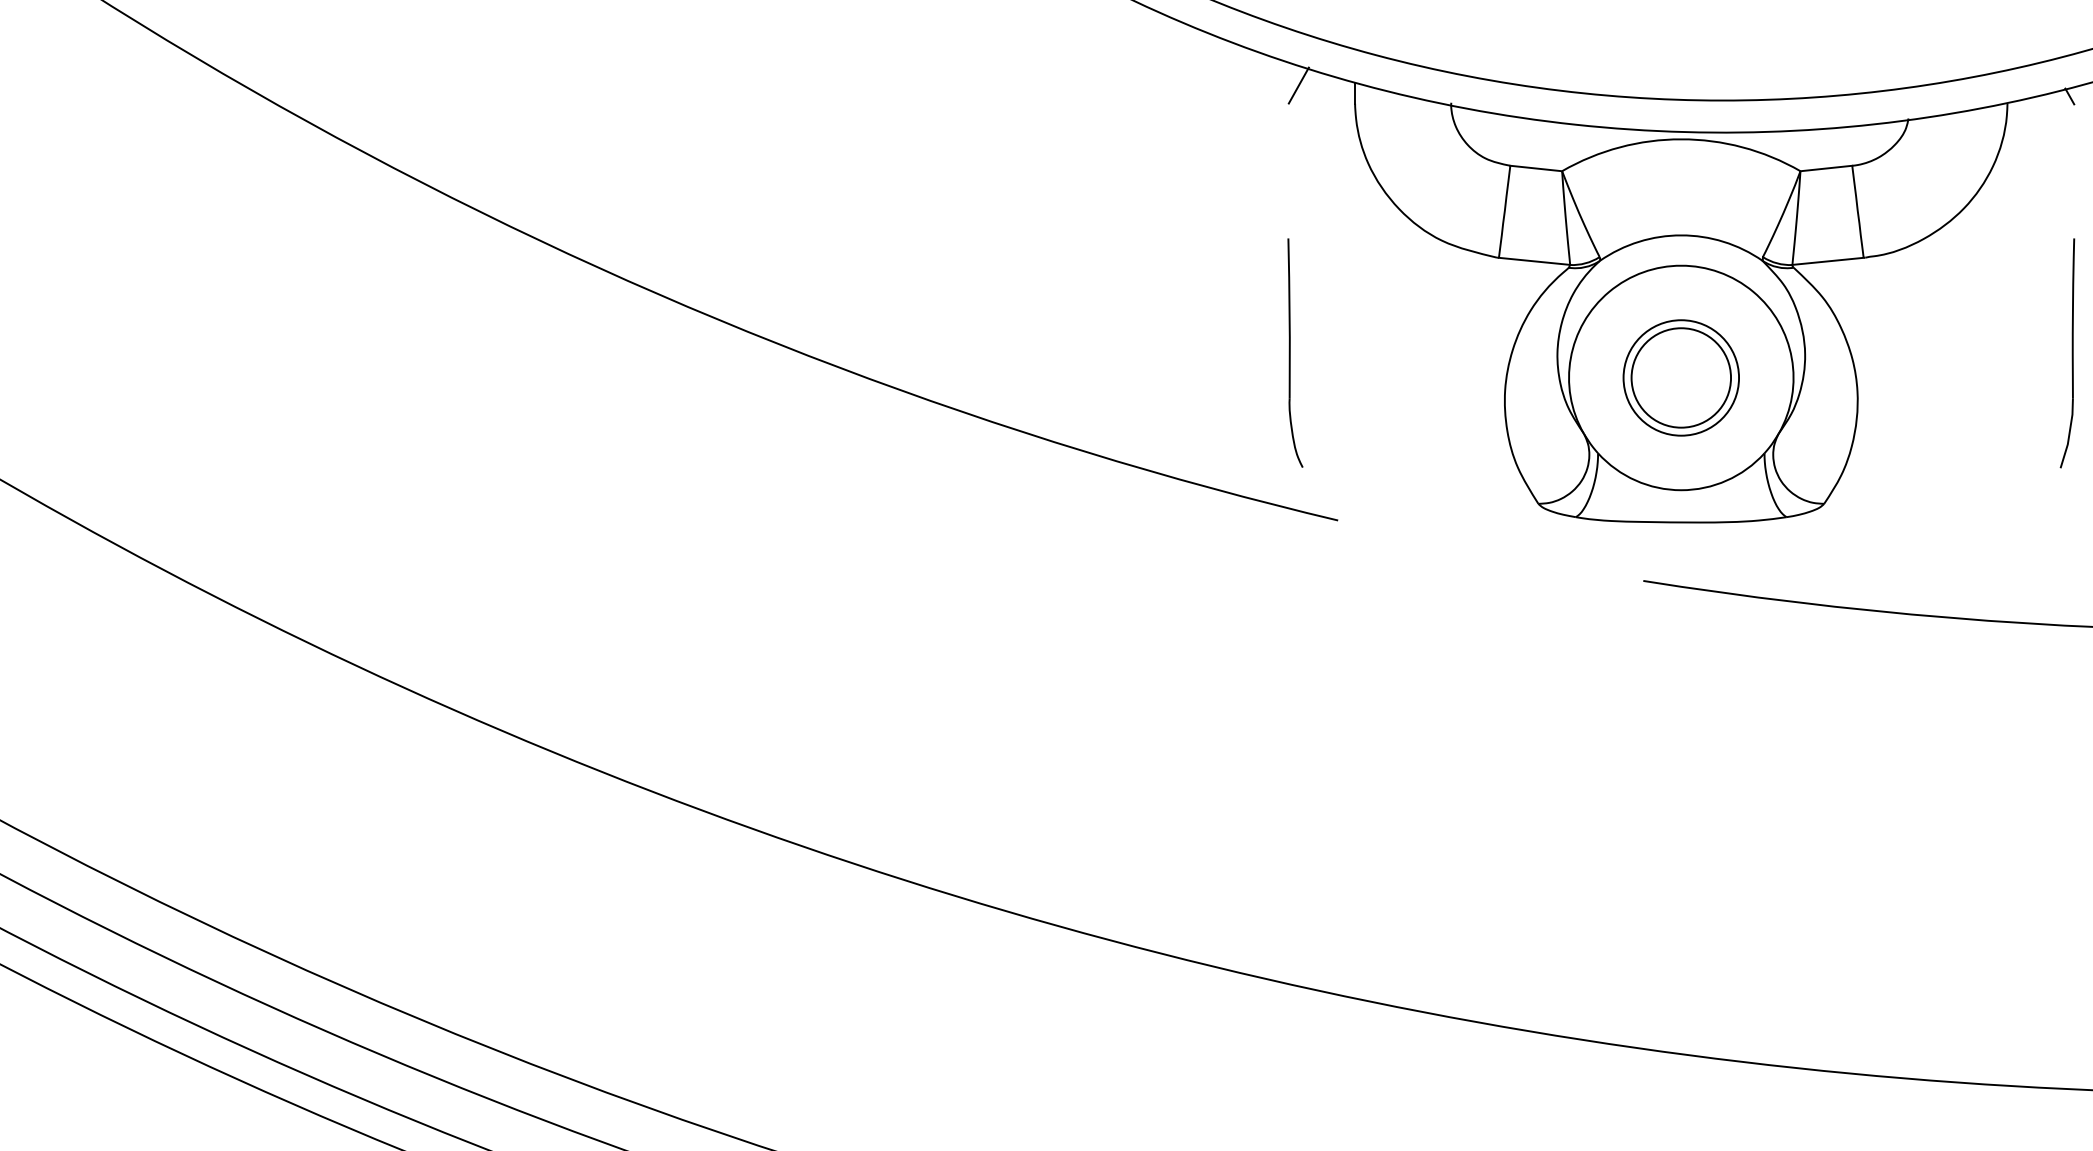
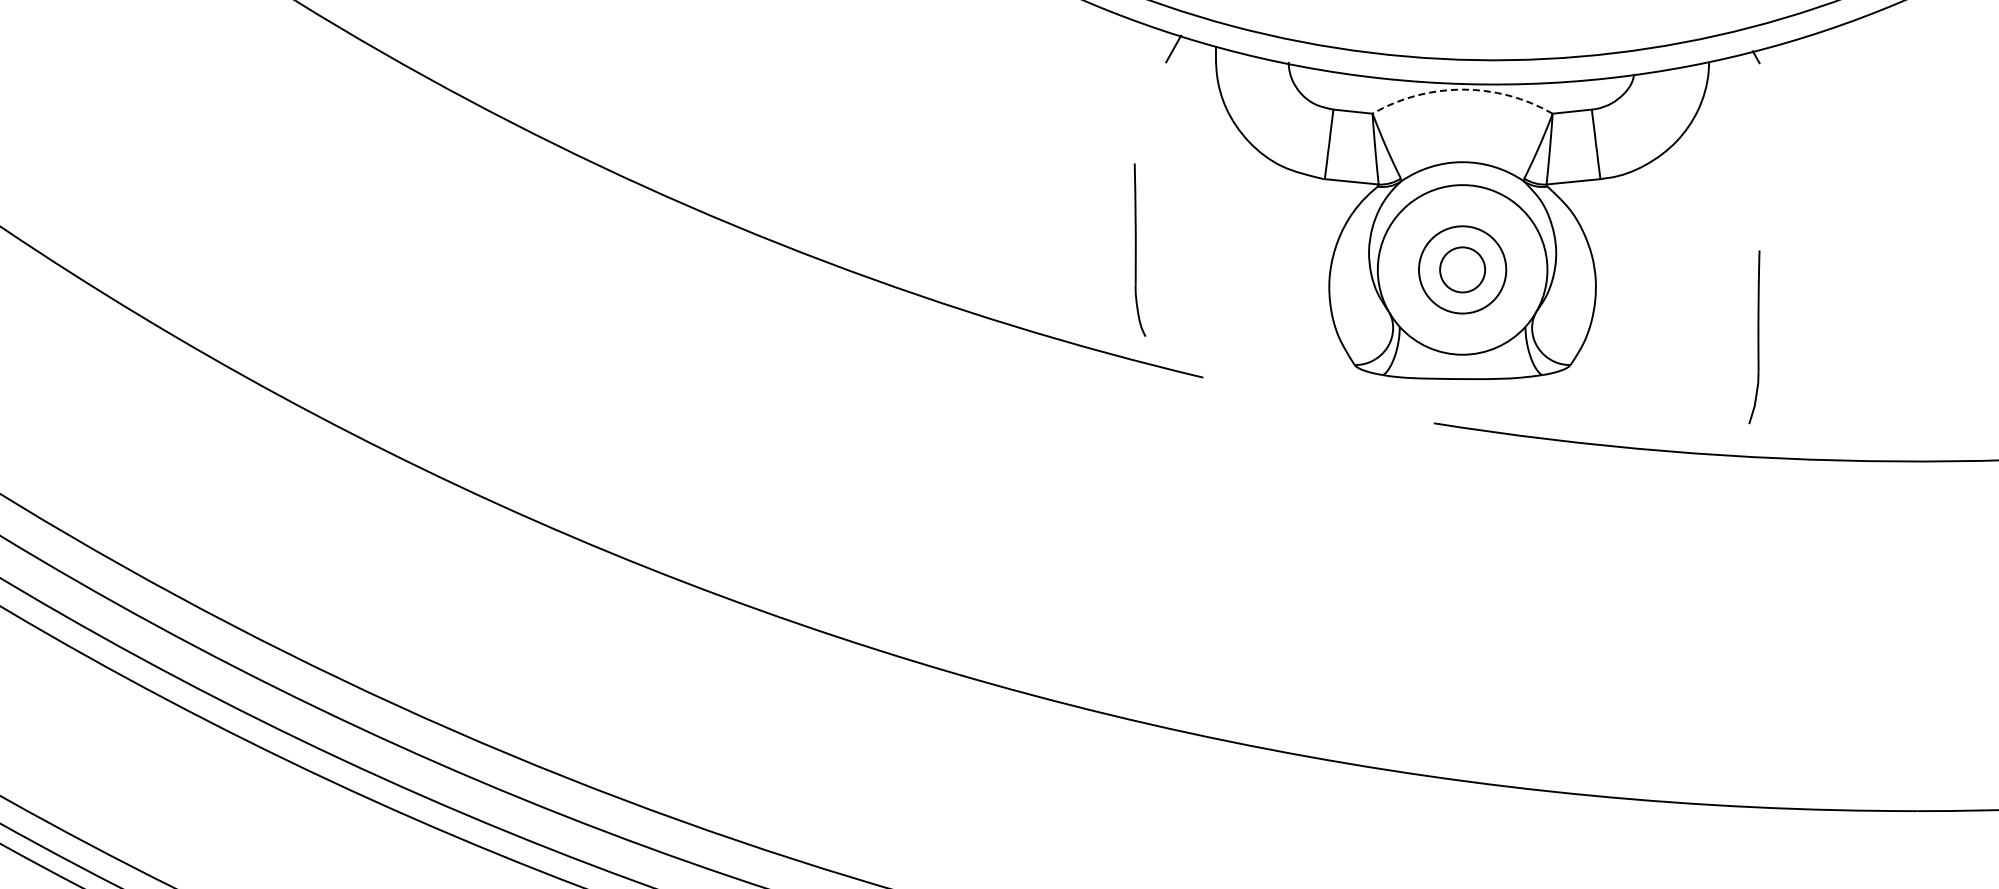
arc: (1681, 139) -> (1462, 89), solid -> dashed
part: (1294, 352) -> (1139, 249), moved
part: (2067, 353) -> (1754, 337), moved
circle: (1681, 377) -> (1462, 269), size x0.6

